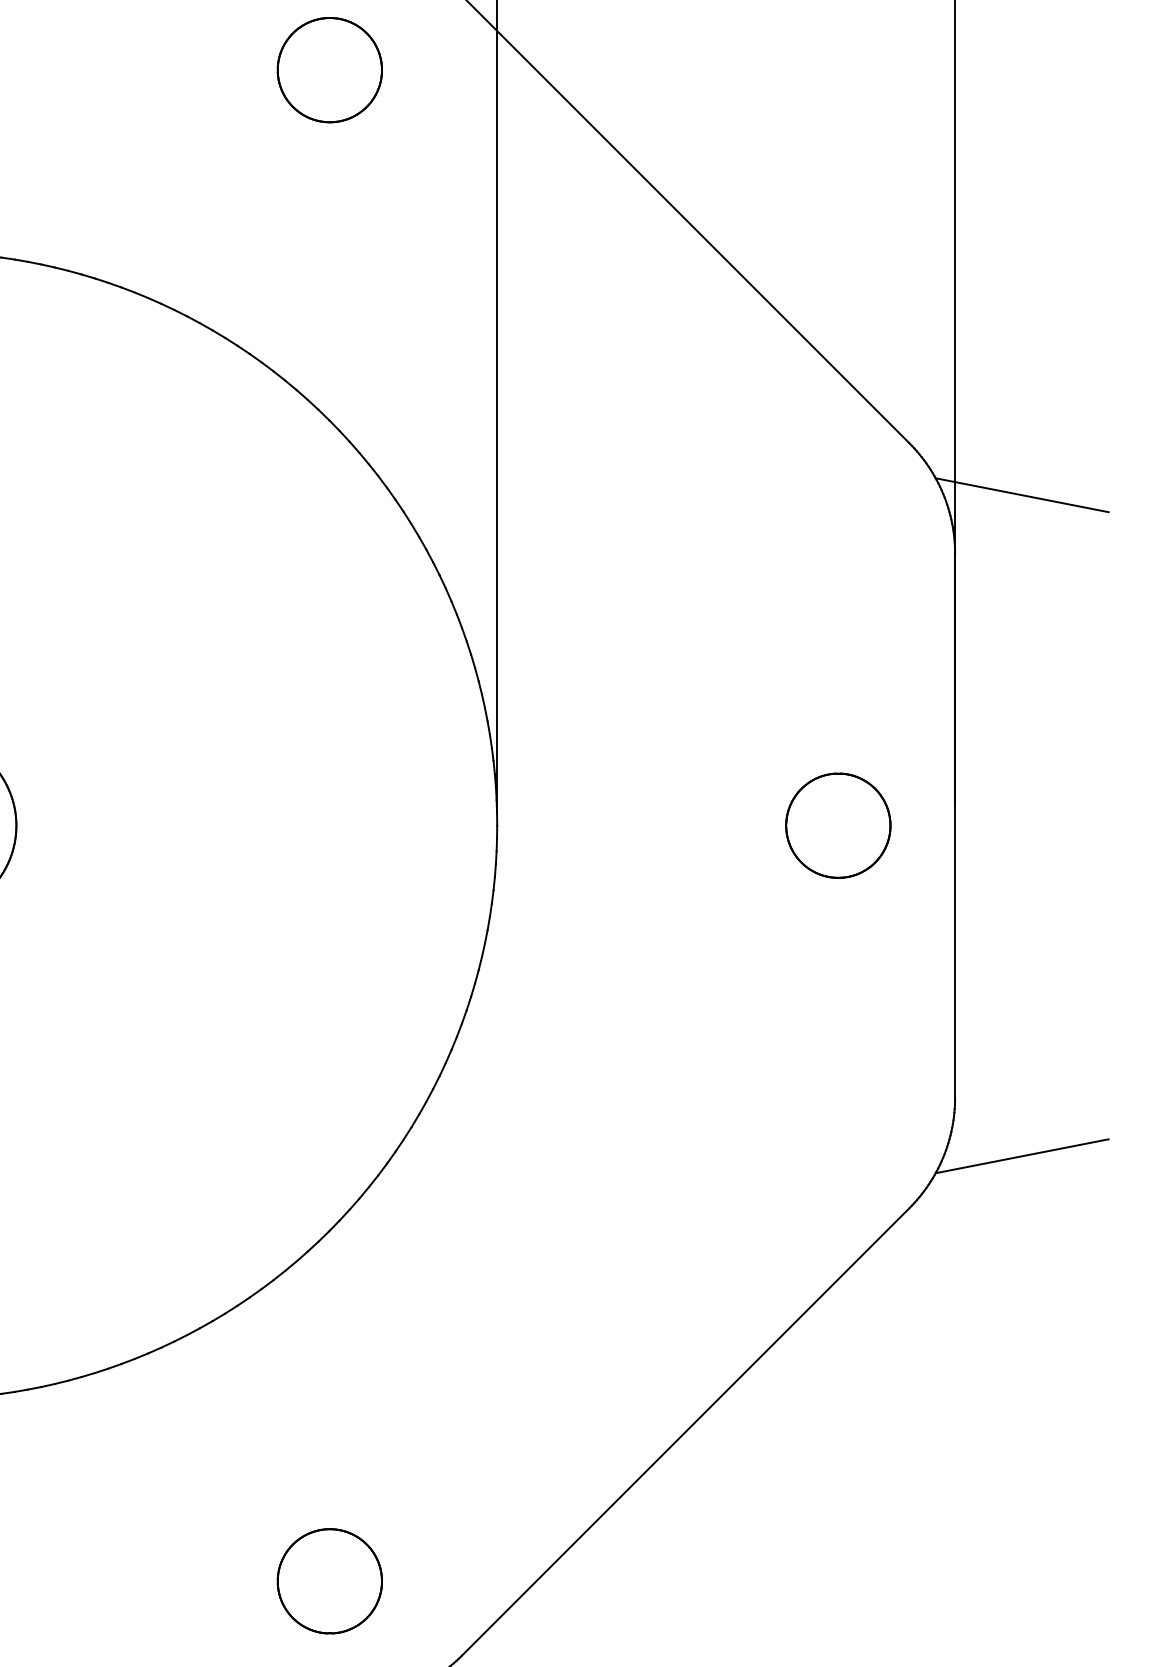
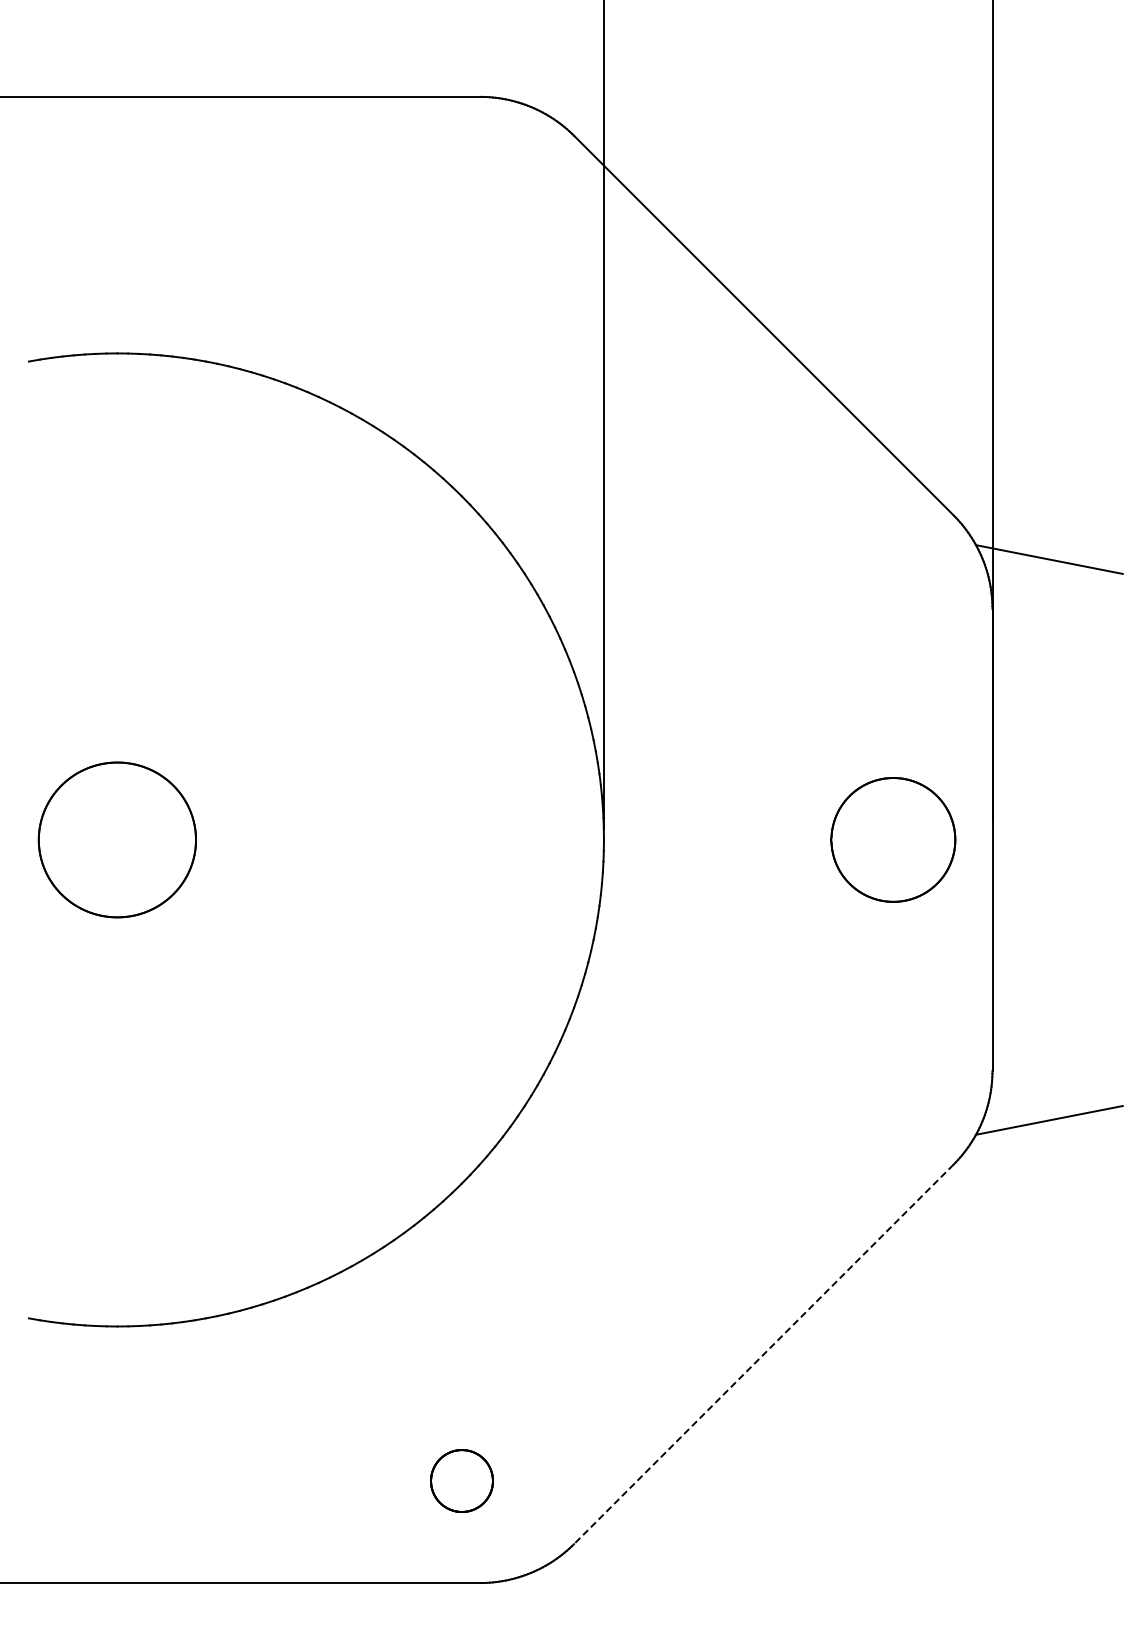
part: (329, 69) -> (461, 198), removed
part: (838, 825) -> (893, 839), size x1.4
line: (685, 1432) -> (763, 1354), solid -> dashed
part: (329, 1580) -> (461, 1480), size x0.7

